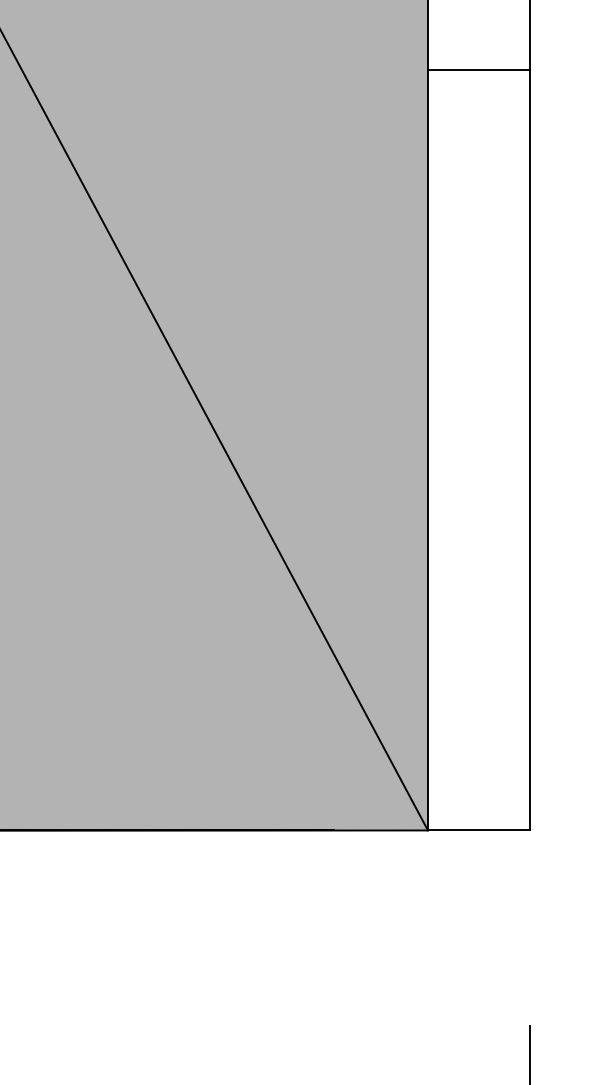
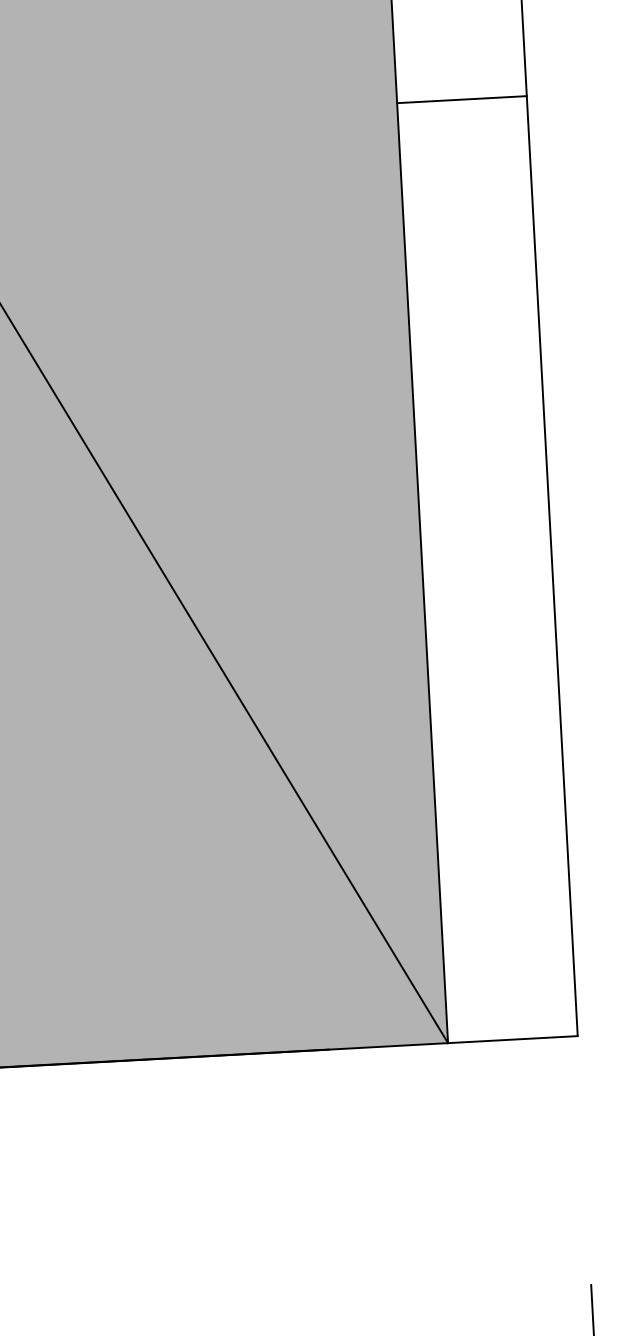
line: (478, 69) -> (461, 99), moved

